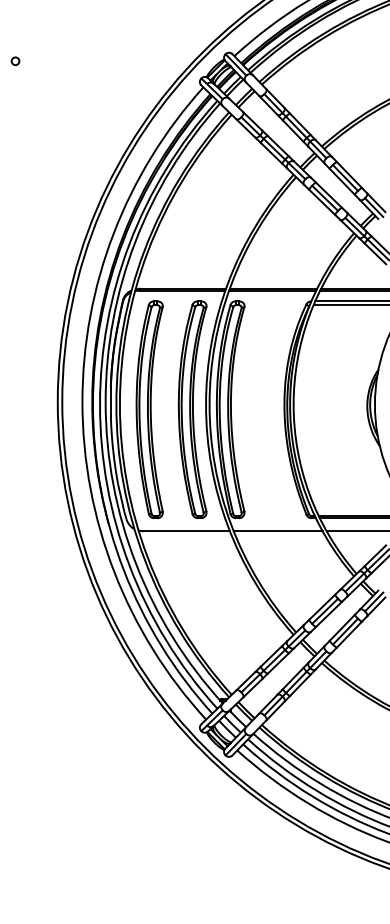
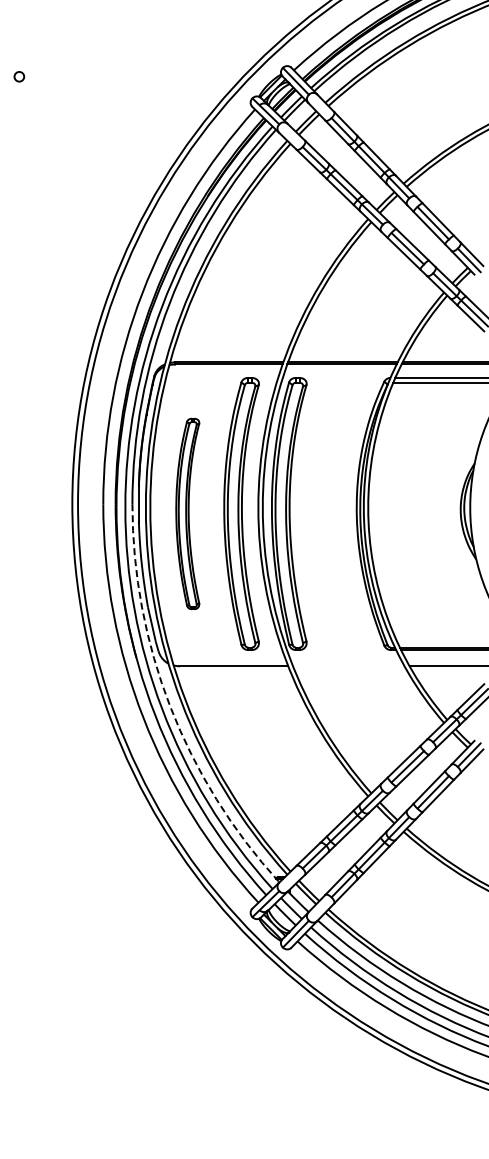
part: (149, 409) -> (187, 513), size x0.7
line: (277, 531) -> (348, 666), removed
arc: (136, 564) -> (170, 707), solid -> dashed

